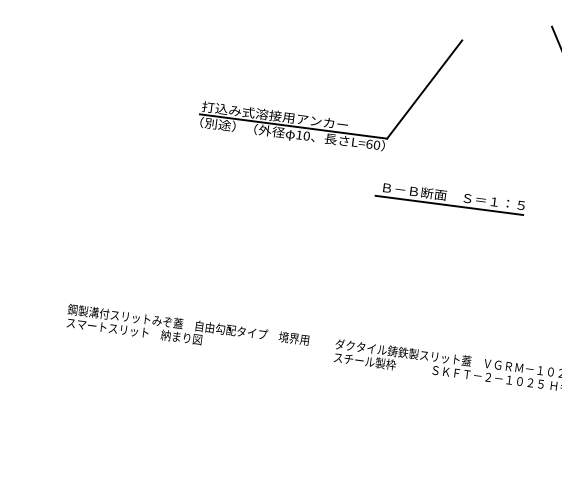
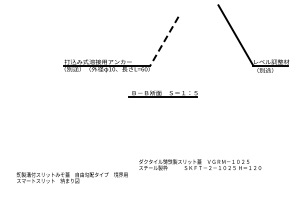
line: (424, 90) -> (164, 41), solid -> dashed
part: (448, 196) -> (162, 93), moved
text: (186, 330) -> (71, 177), moved

